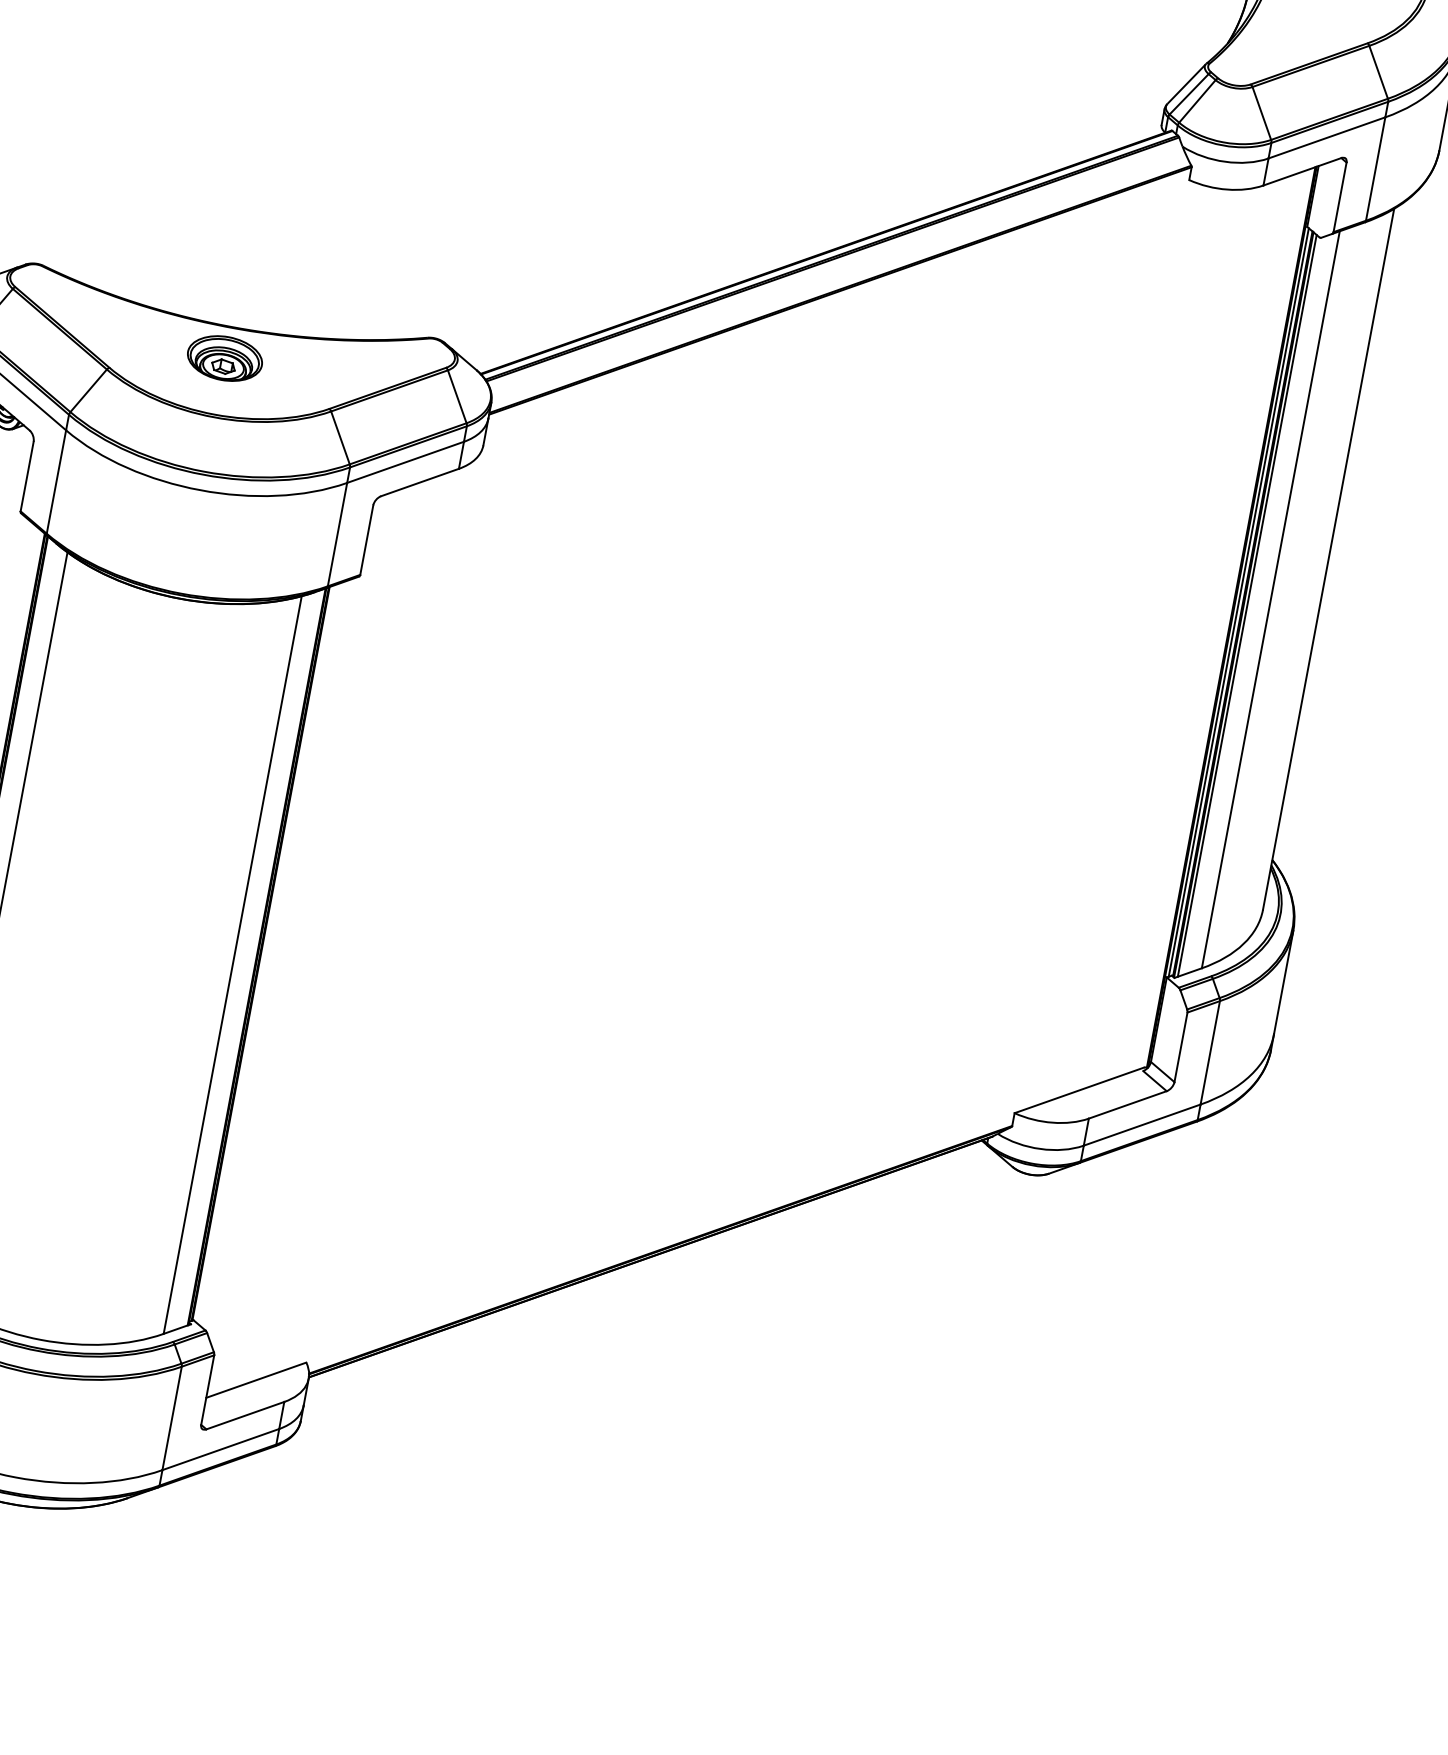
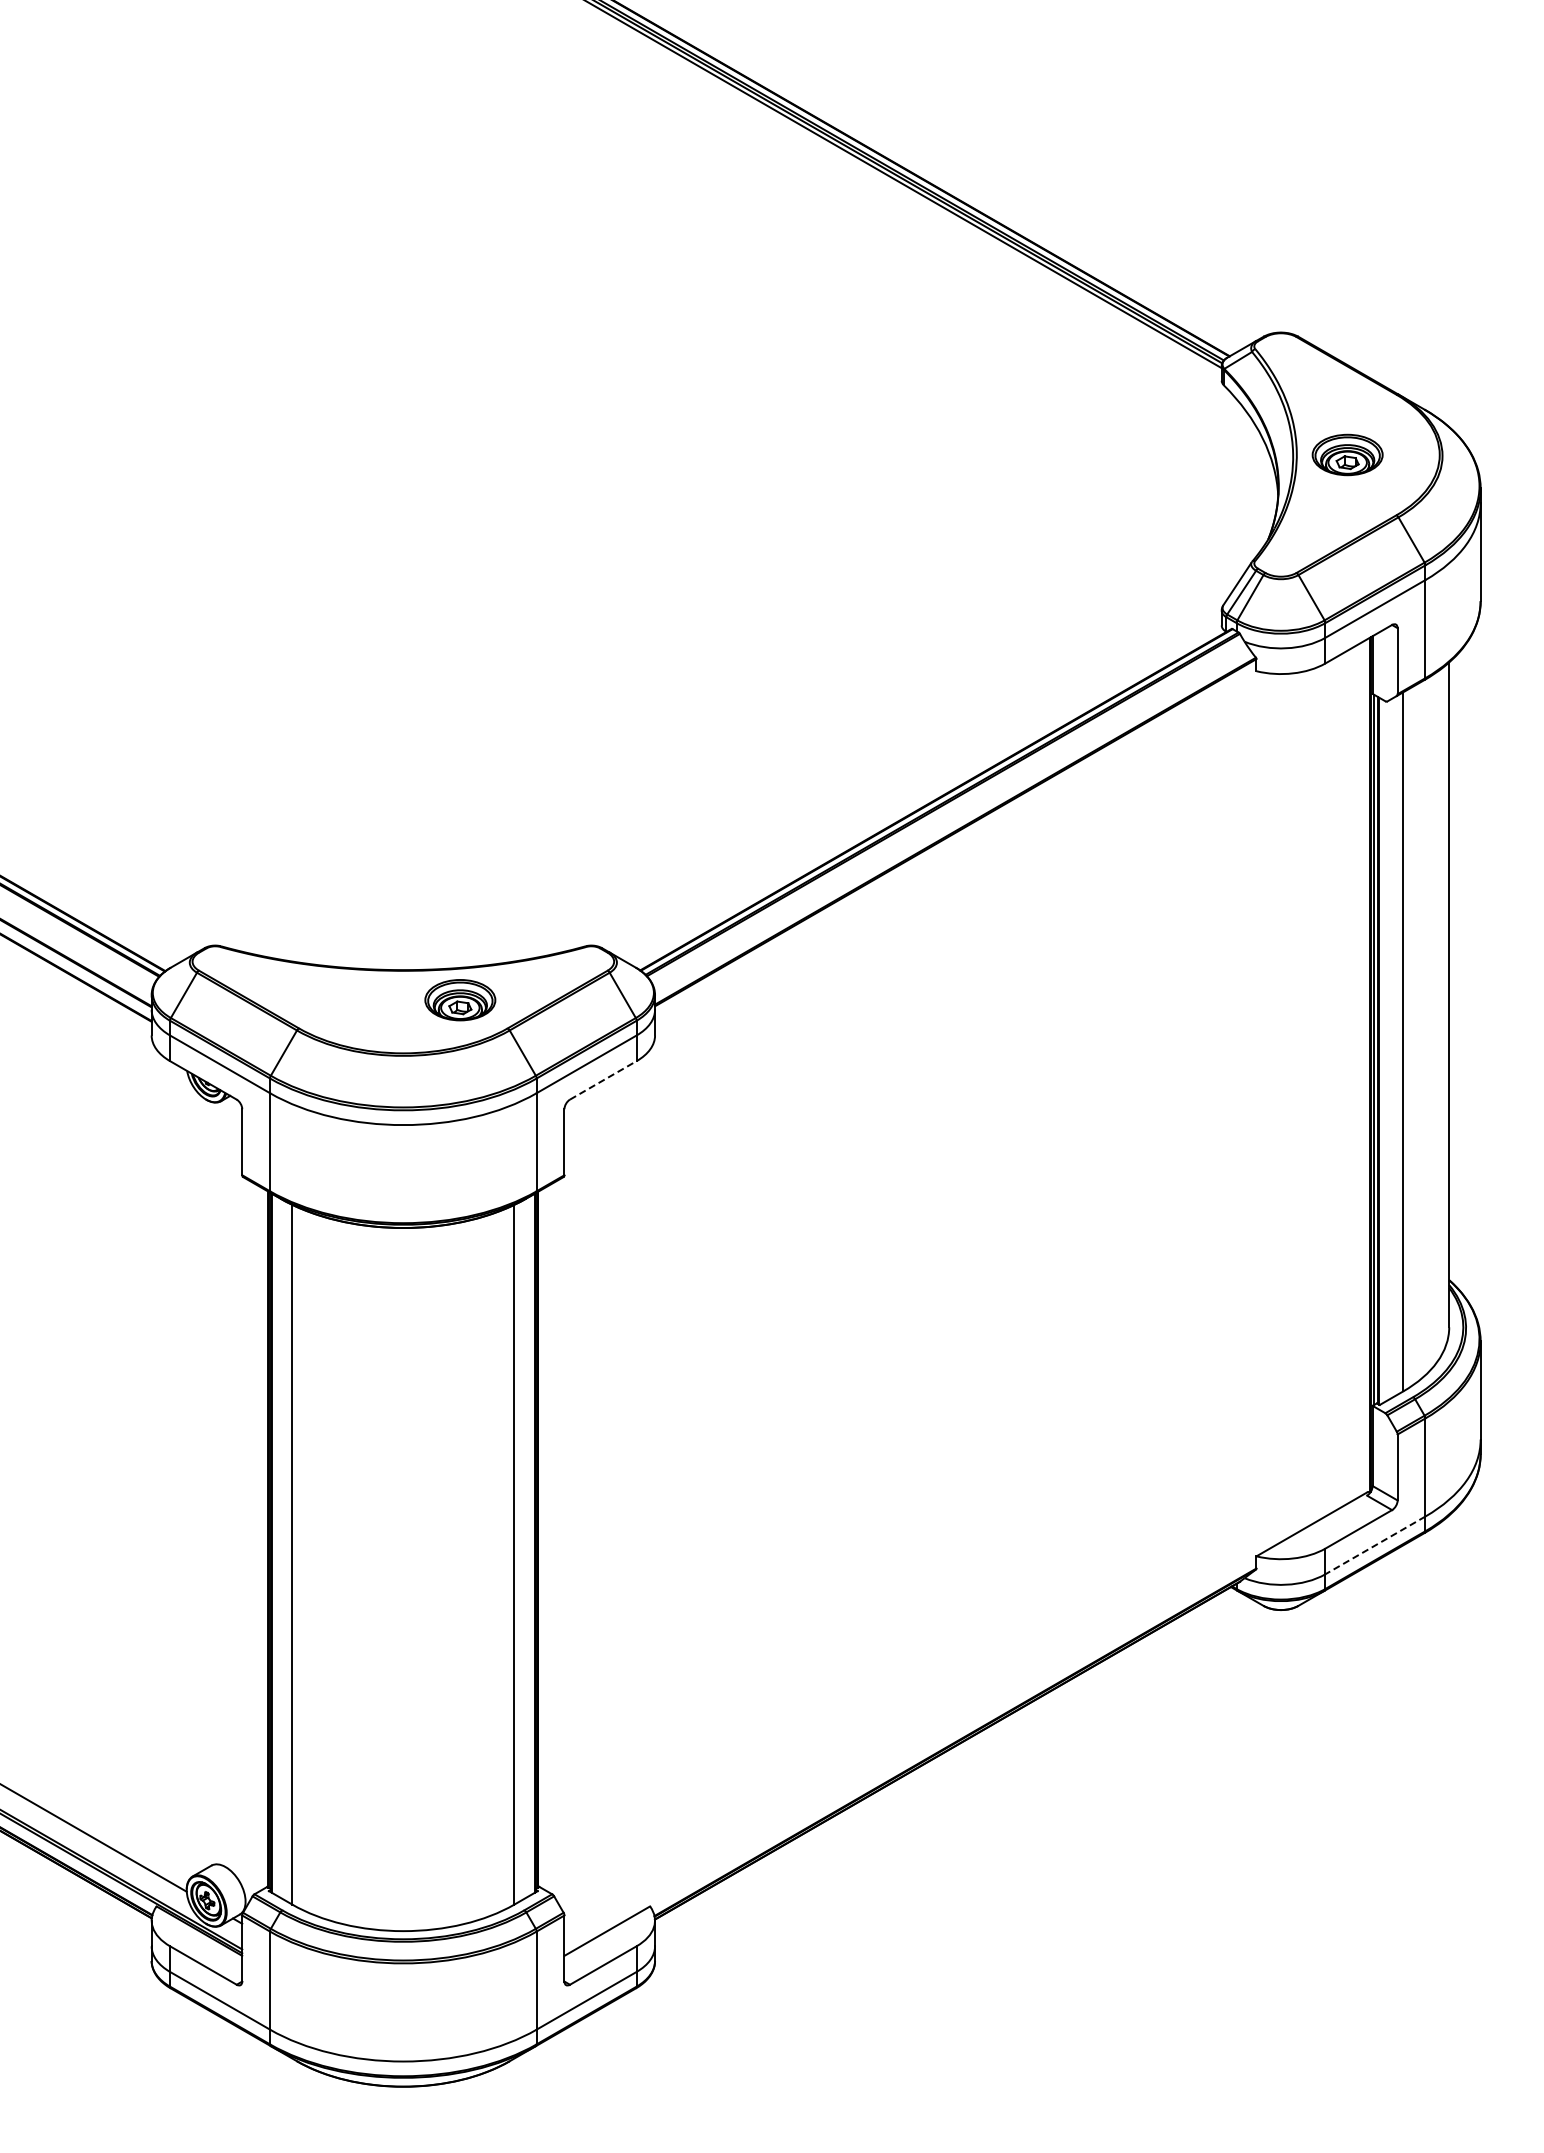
part: (225, 358) -> (460, 1000), moved
line: (420, 482) -> (603, 1080), solid -> dashed
line: (1247, 605) -> (1382, 1051), removed
line: (1142, 1125) -> (1375, 1545), solid -> dashed

